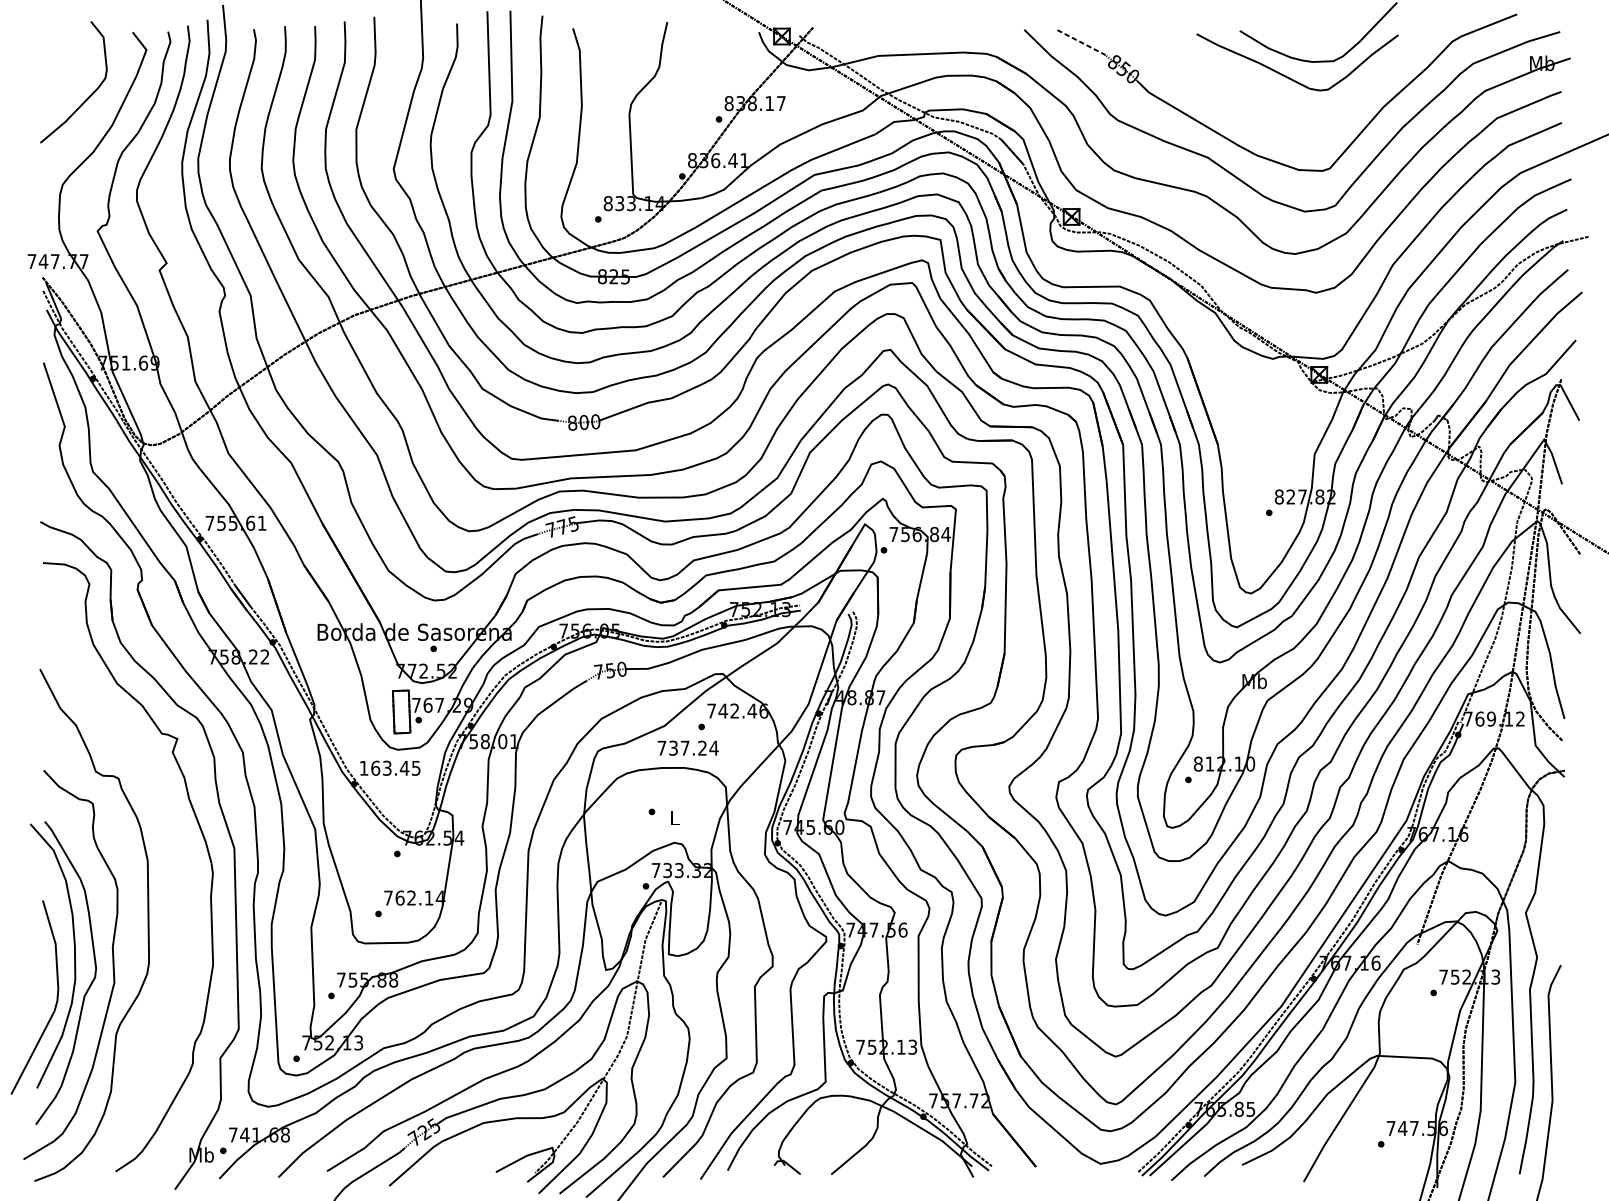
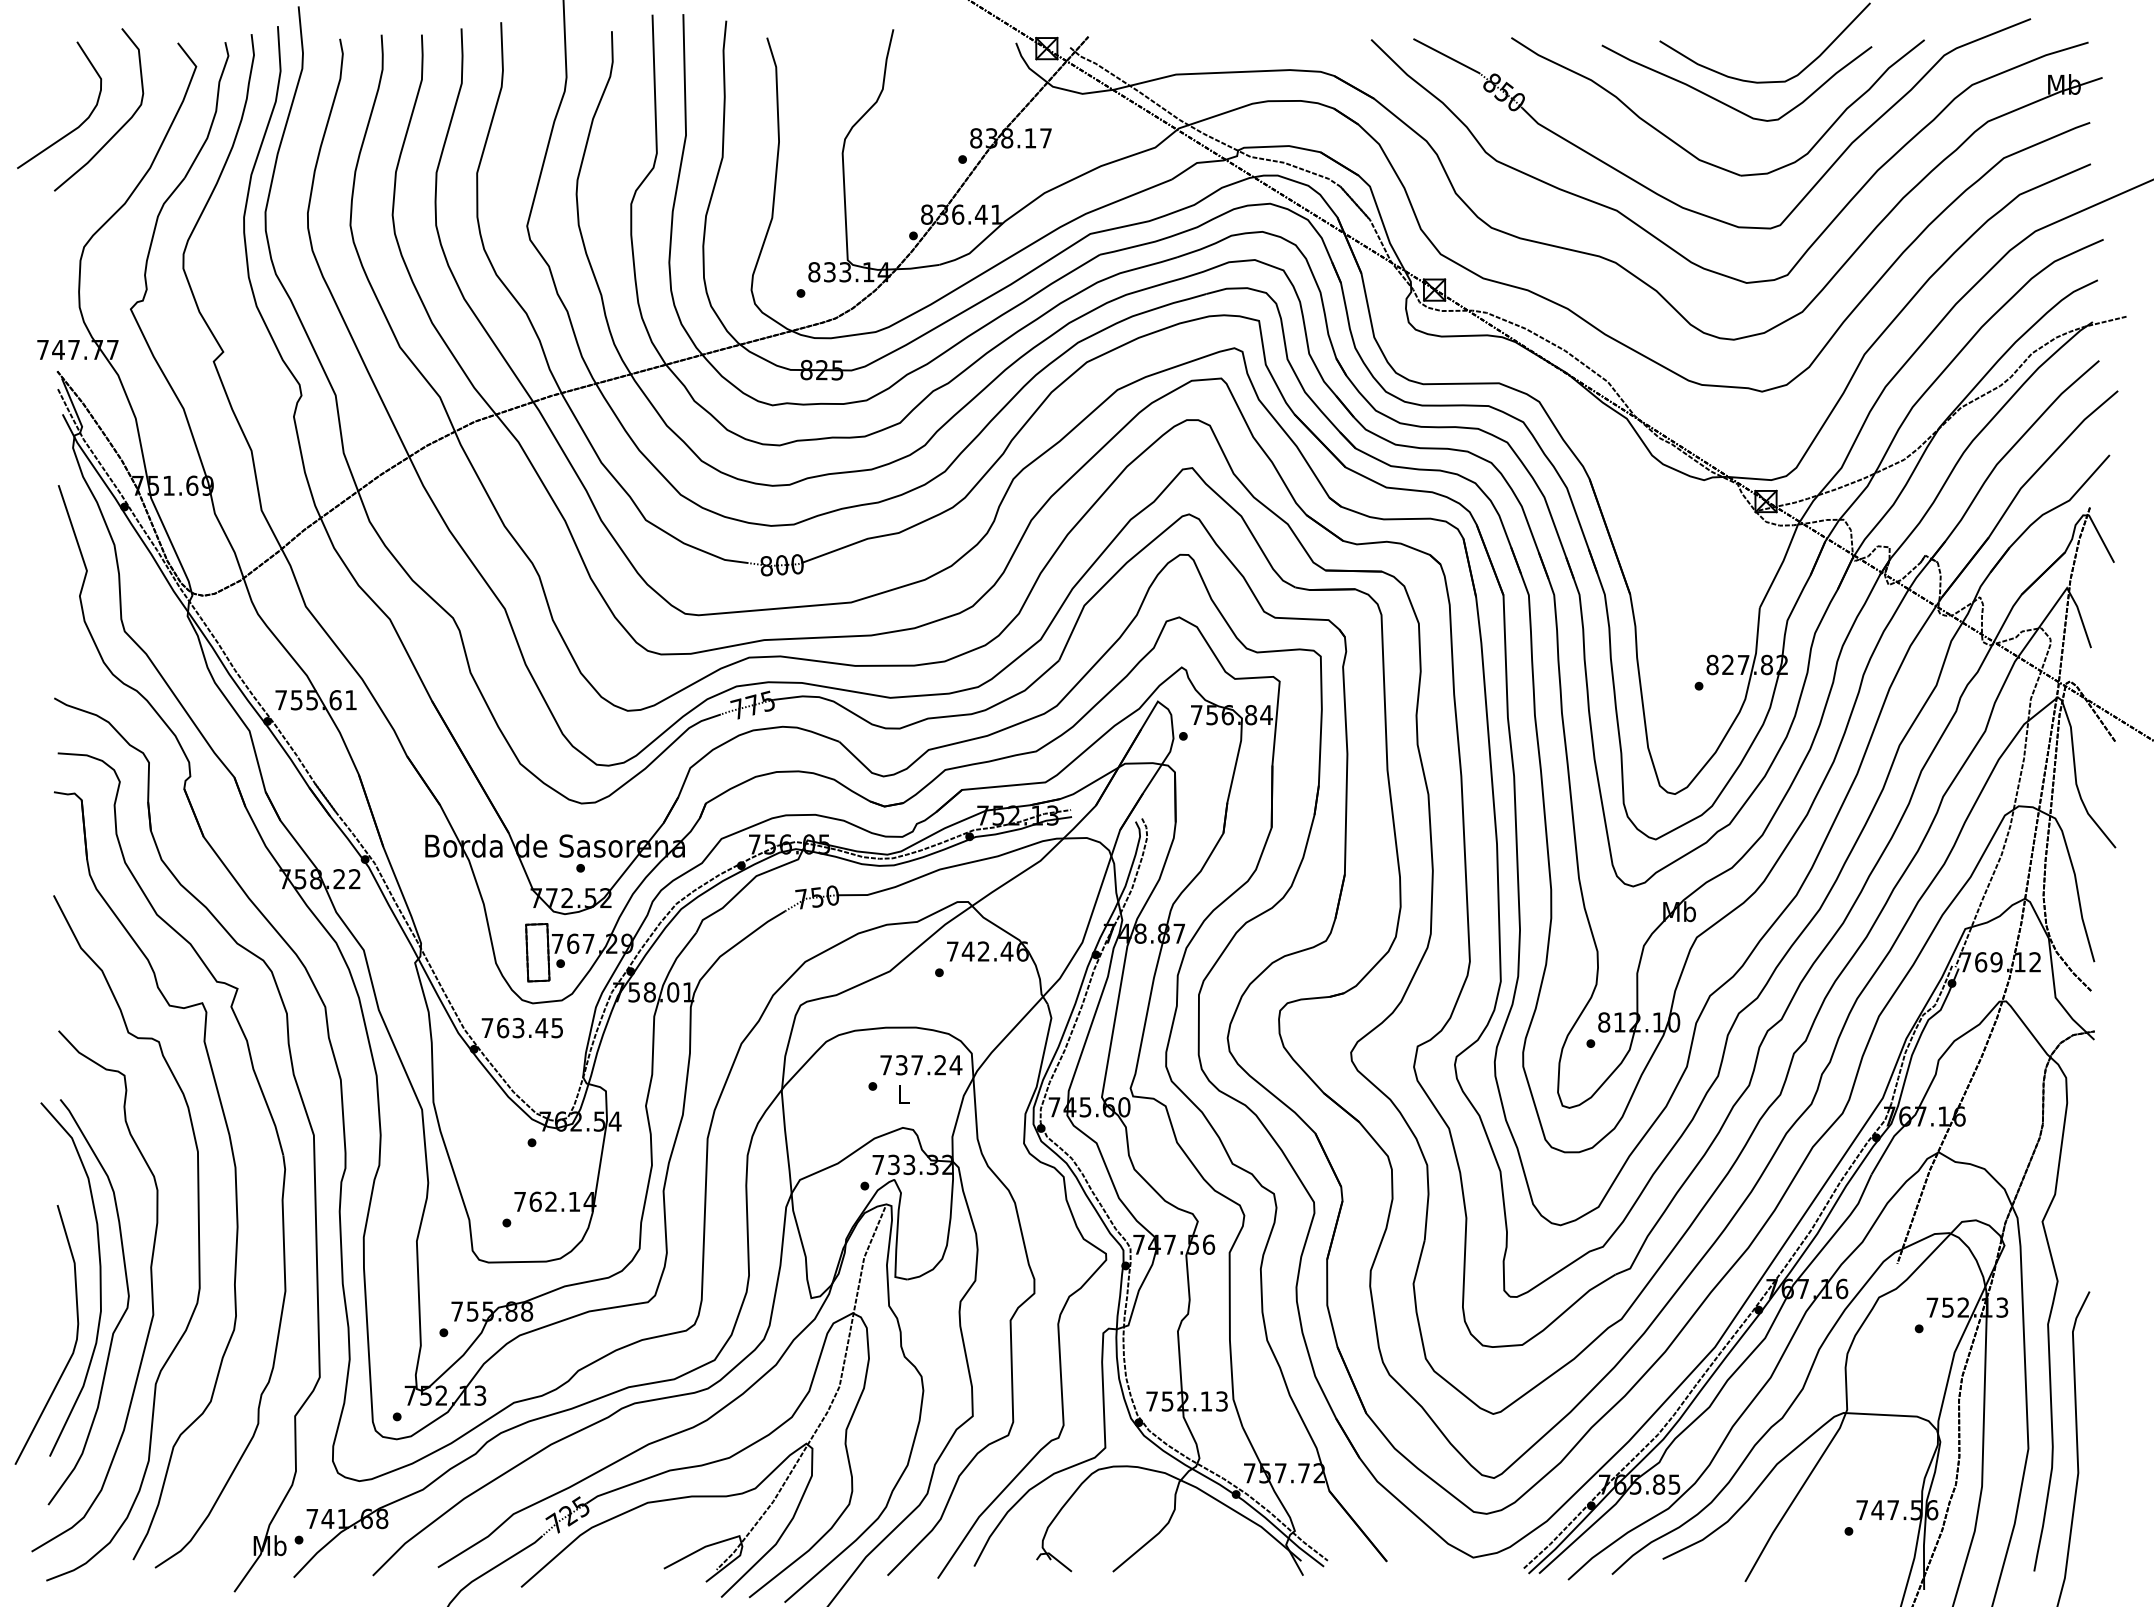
line: (1081, 42) -> (1447, 56), dashed -> solid
curve: (55, 96) -> (74, 128), added
part: (1262, 113) -> (1689, 151), added
text: (688, 748) -> (921, 1065), moved
text: (364, 767) -> (487, 1027), 163.45 -> 763.45
part: (173, 865) -> (232, 1158), added

